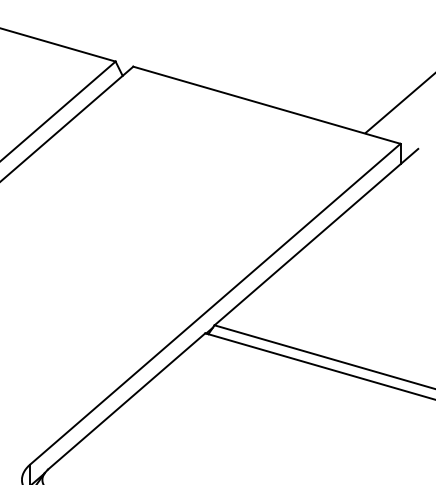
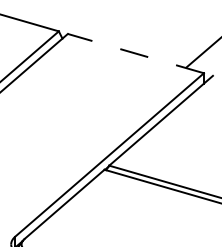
line: (266, 105) -> (135, 53), solid -> dashed

